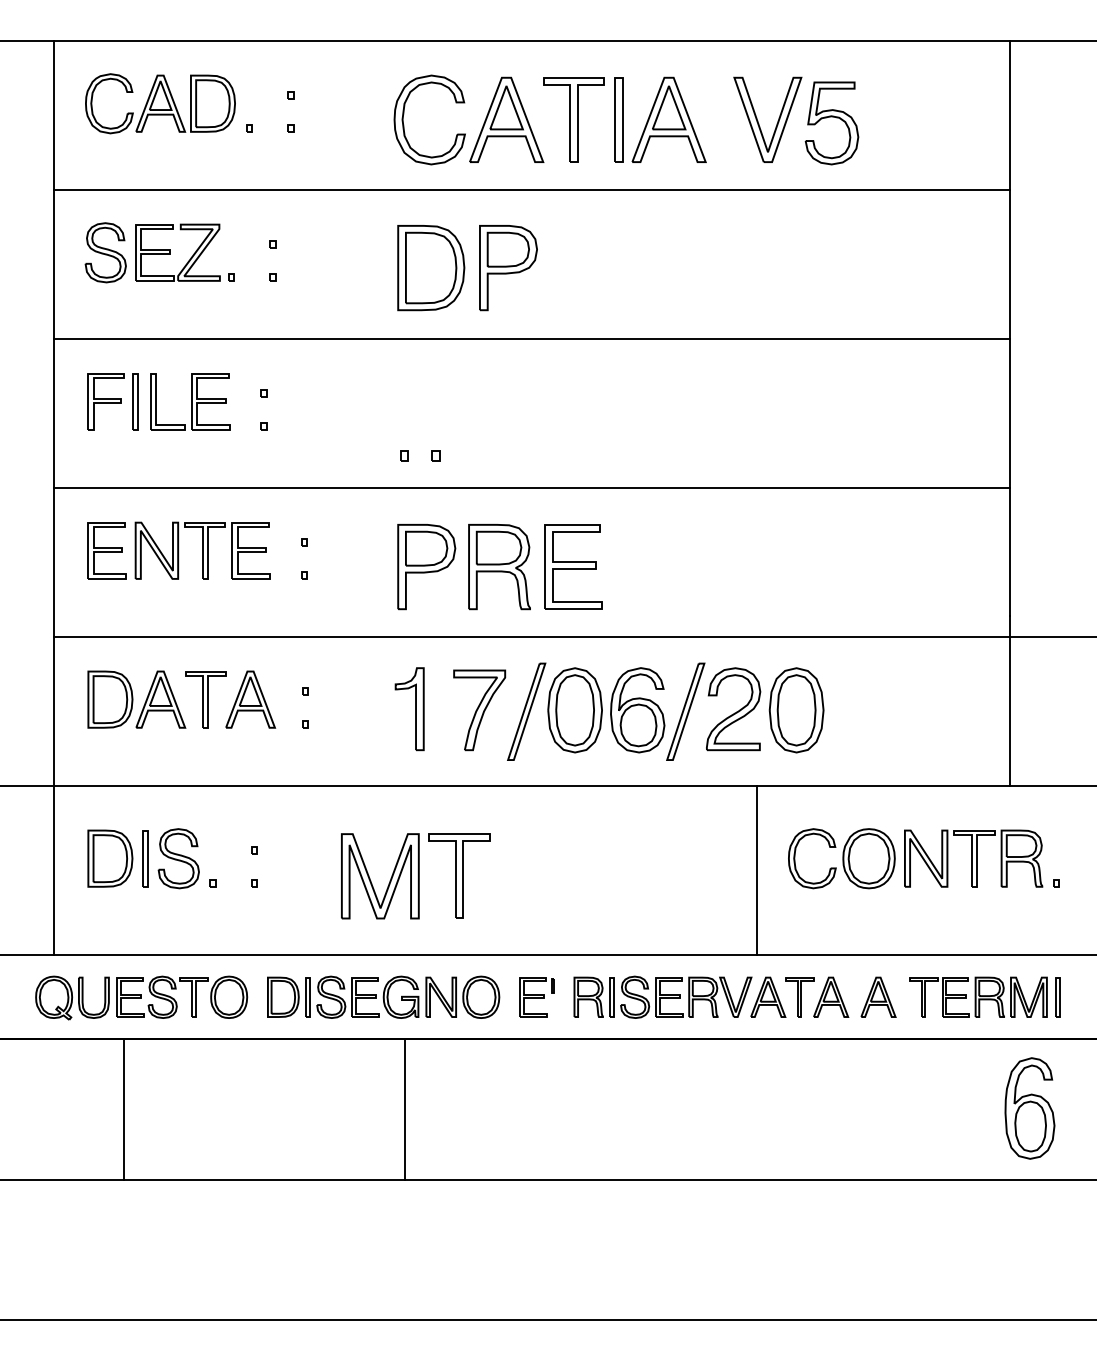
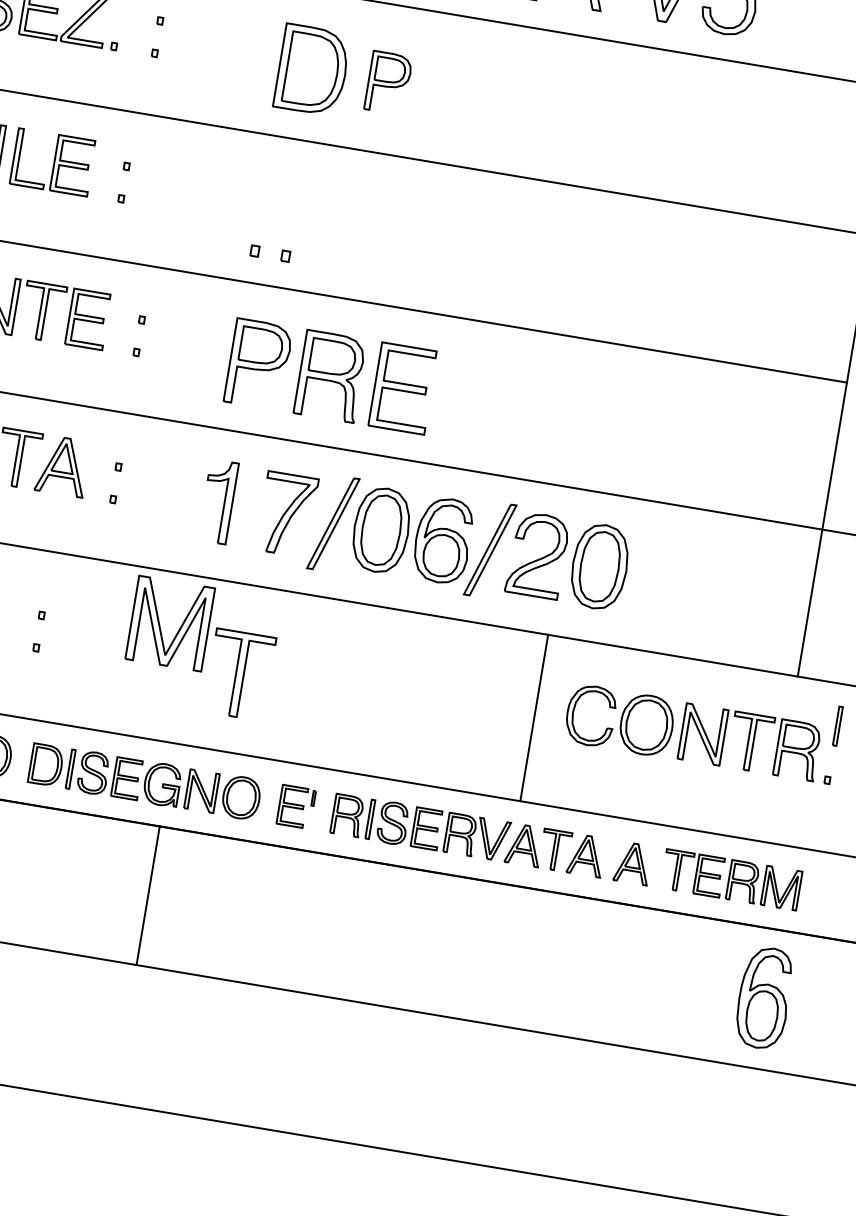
part: (508, 268) -> (388, 83), size x0.7
part: (371, 880) -> (160, 626), moved
part: (1057, 997) -> (837, 726), moved

